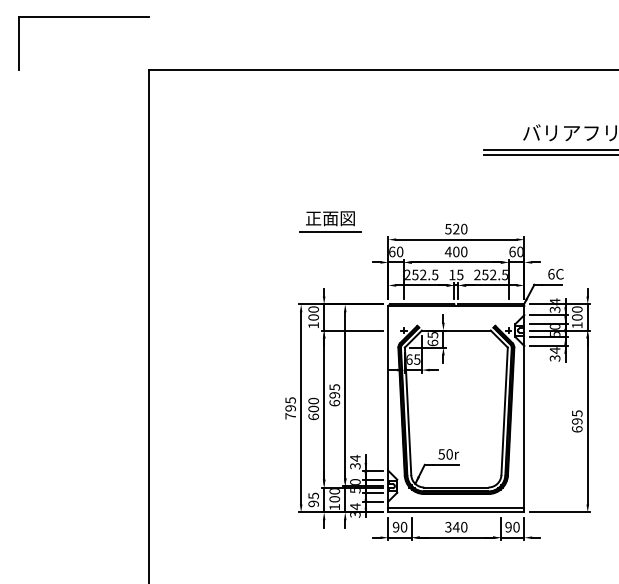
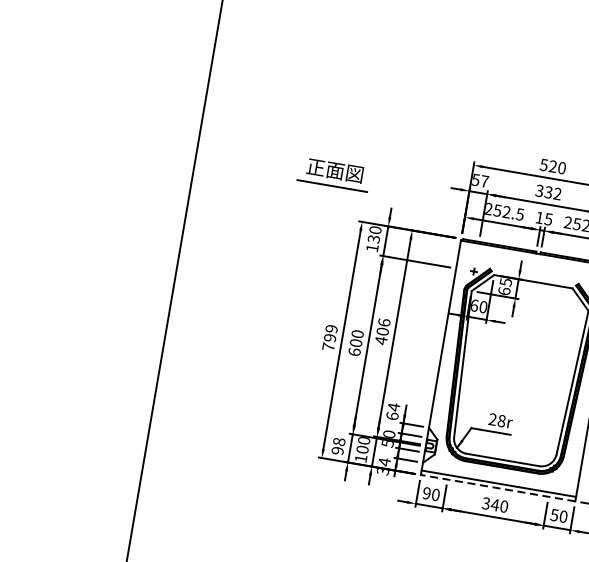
part: (330, 221) -> (334, 174), moved
text: (396, 251) -> (480, 180), 60 -> 57
text: (455, 251) -> (547, 191), 400 -> 332
text: (313, 317) -> (373, 239), 100 -> 130
text: (417, 359) -> (483, 307), 65 -> 60
text: (334, 395) -> (382, 331), 695 -> 406
text: (290, 400) -> (331, 328), 795 -> 799
text: (445, 454) -> (497, 420), 50r -> 28r
text: (355, 465) -> (392, 415), 34 -> 64
text: (313, 495) -> (339, 441), 95 -> 98
line: (455, 512) -> (497, 488), solid -> dashed
text: (508, 526) -> (554, 514), 90 -> 50

